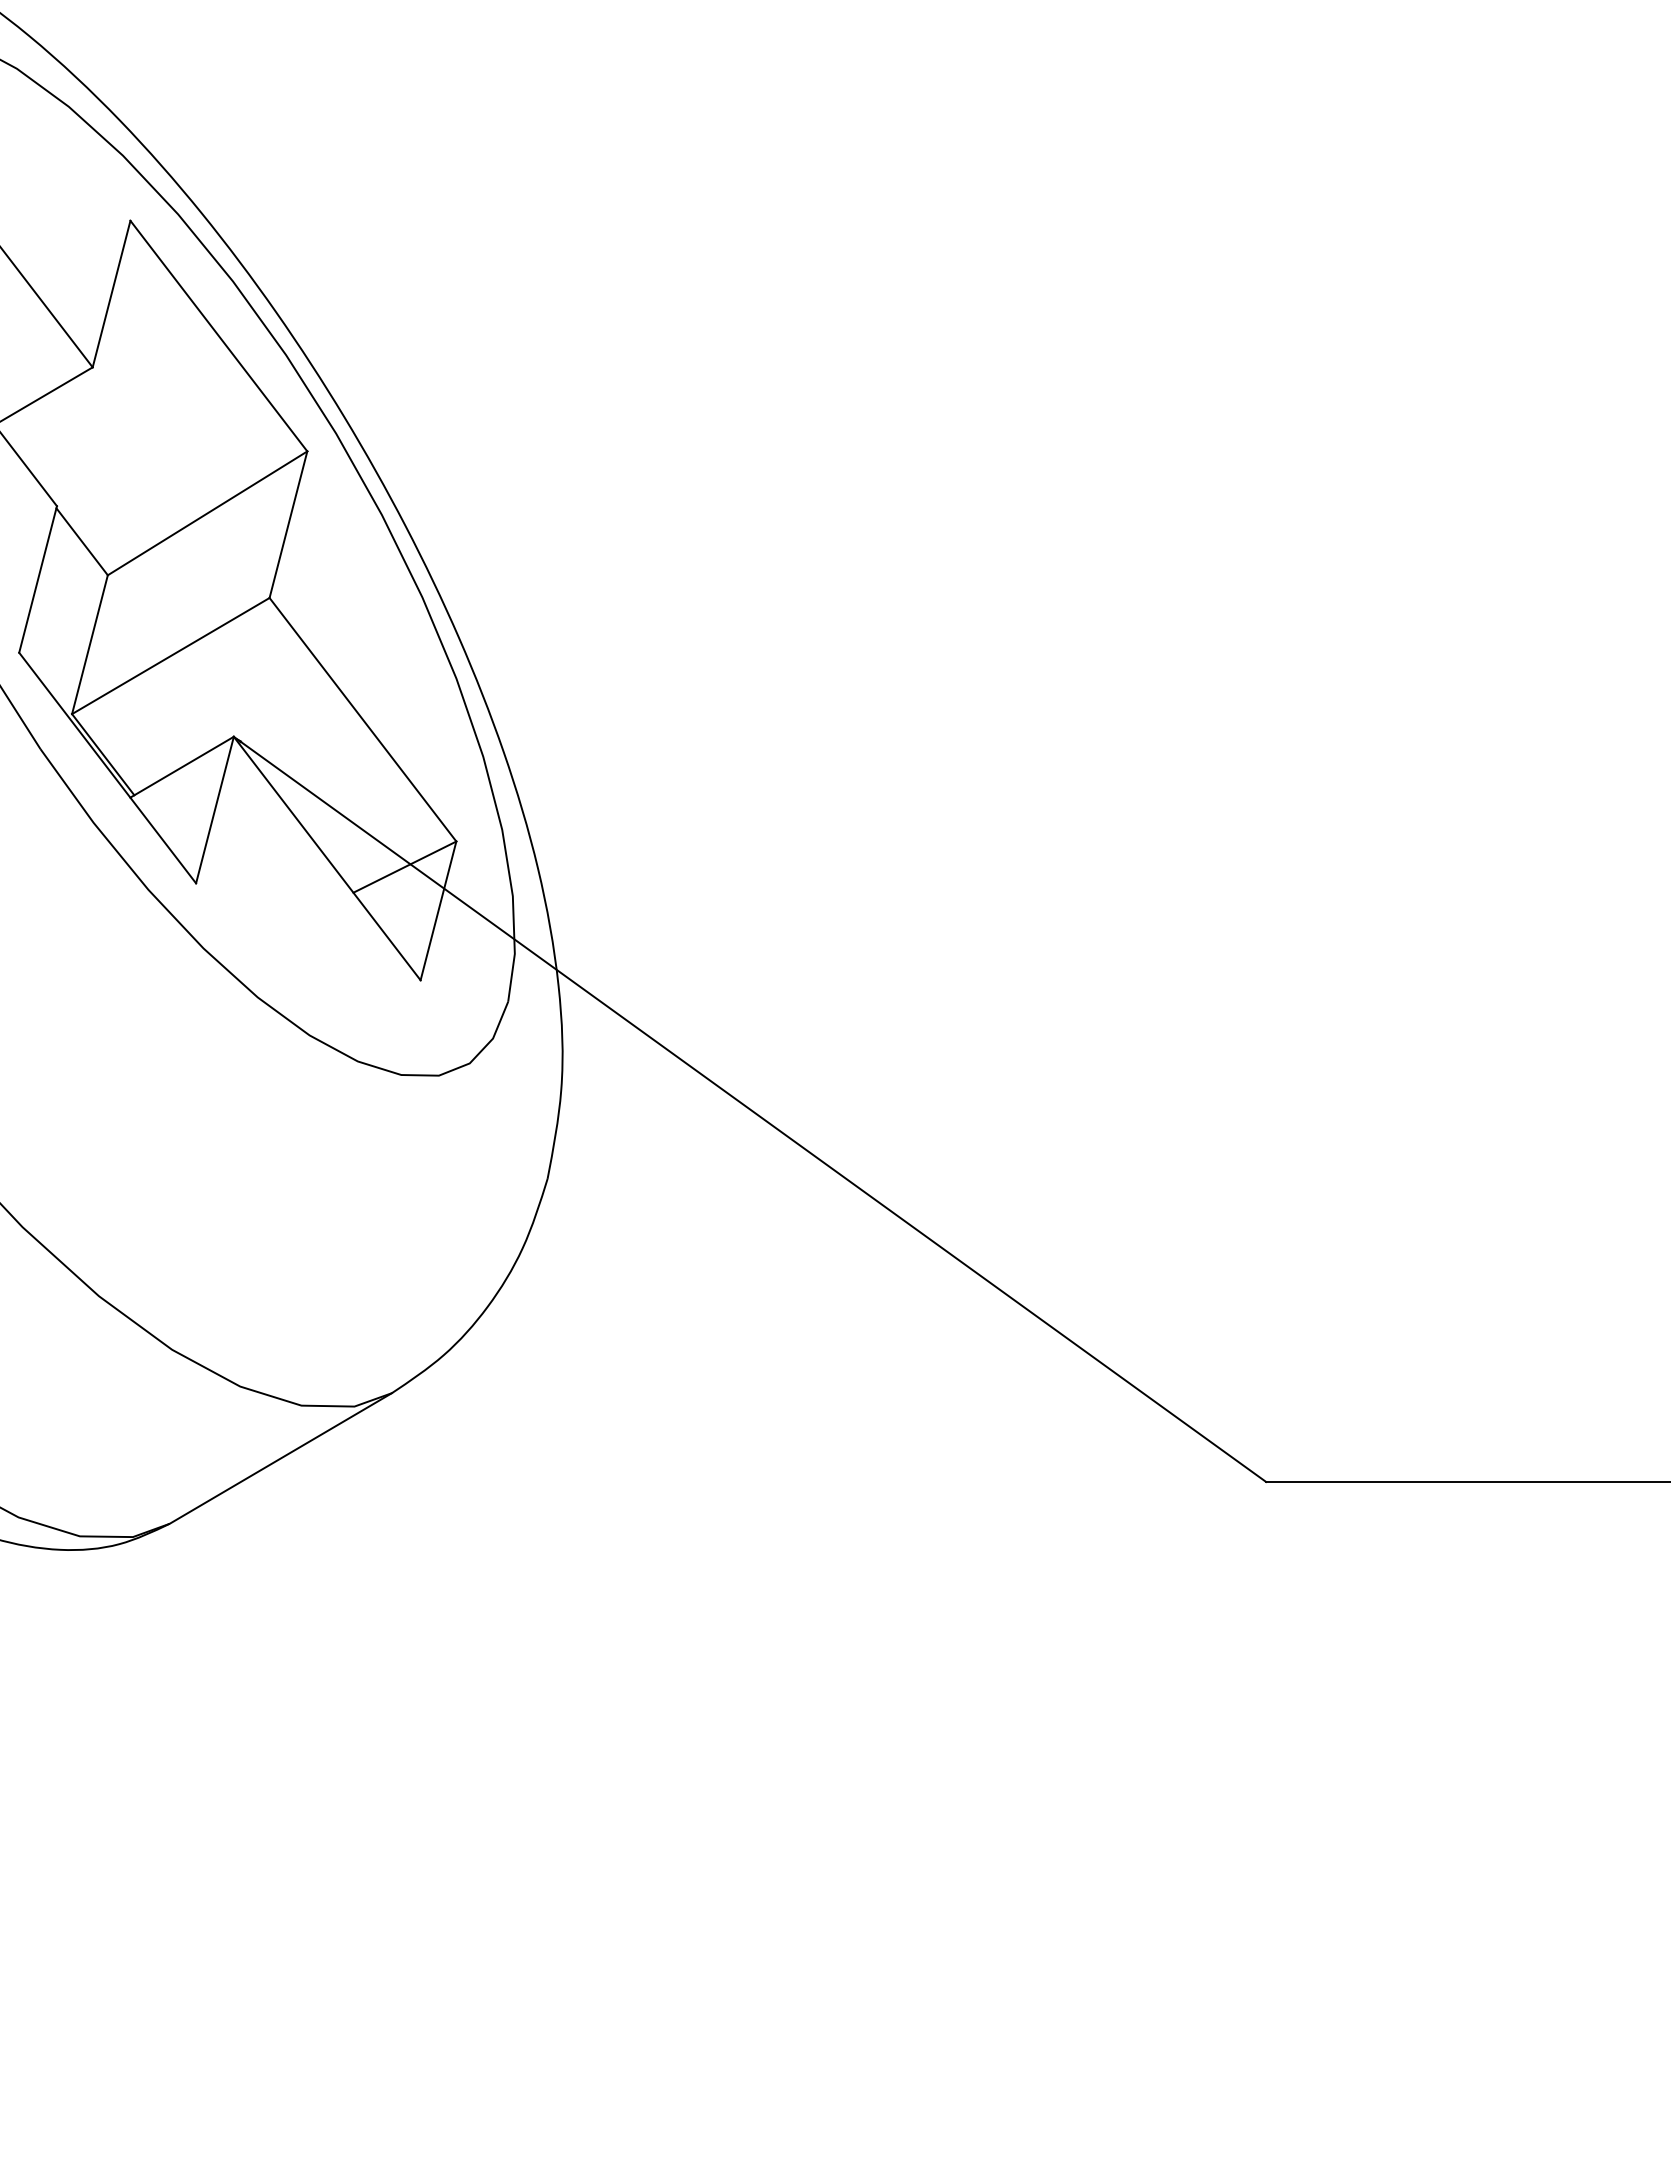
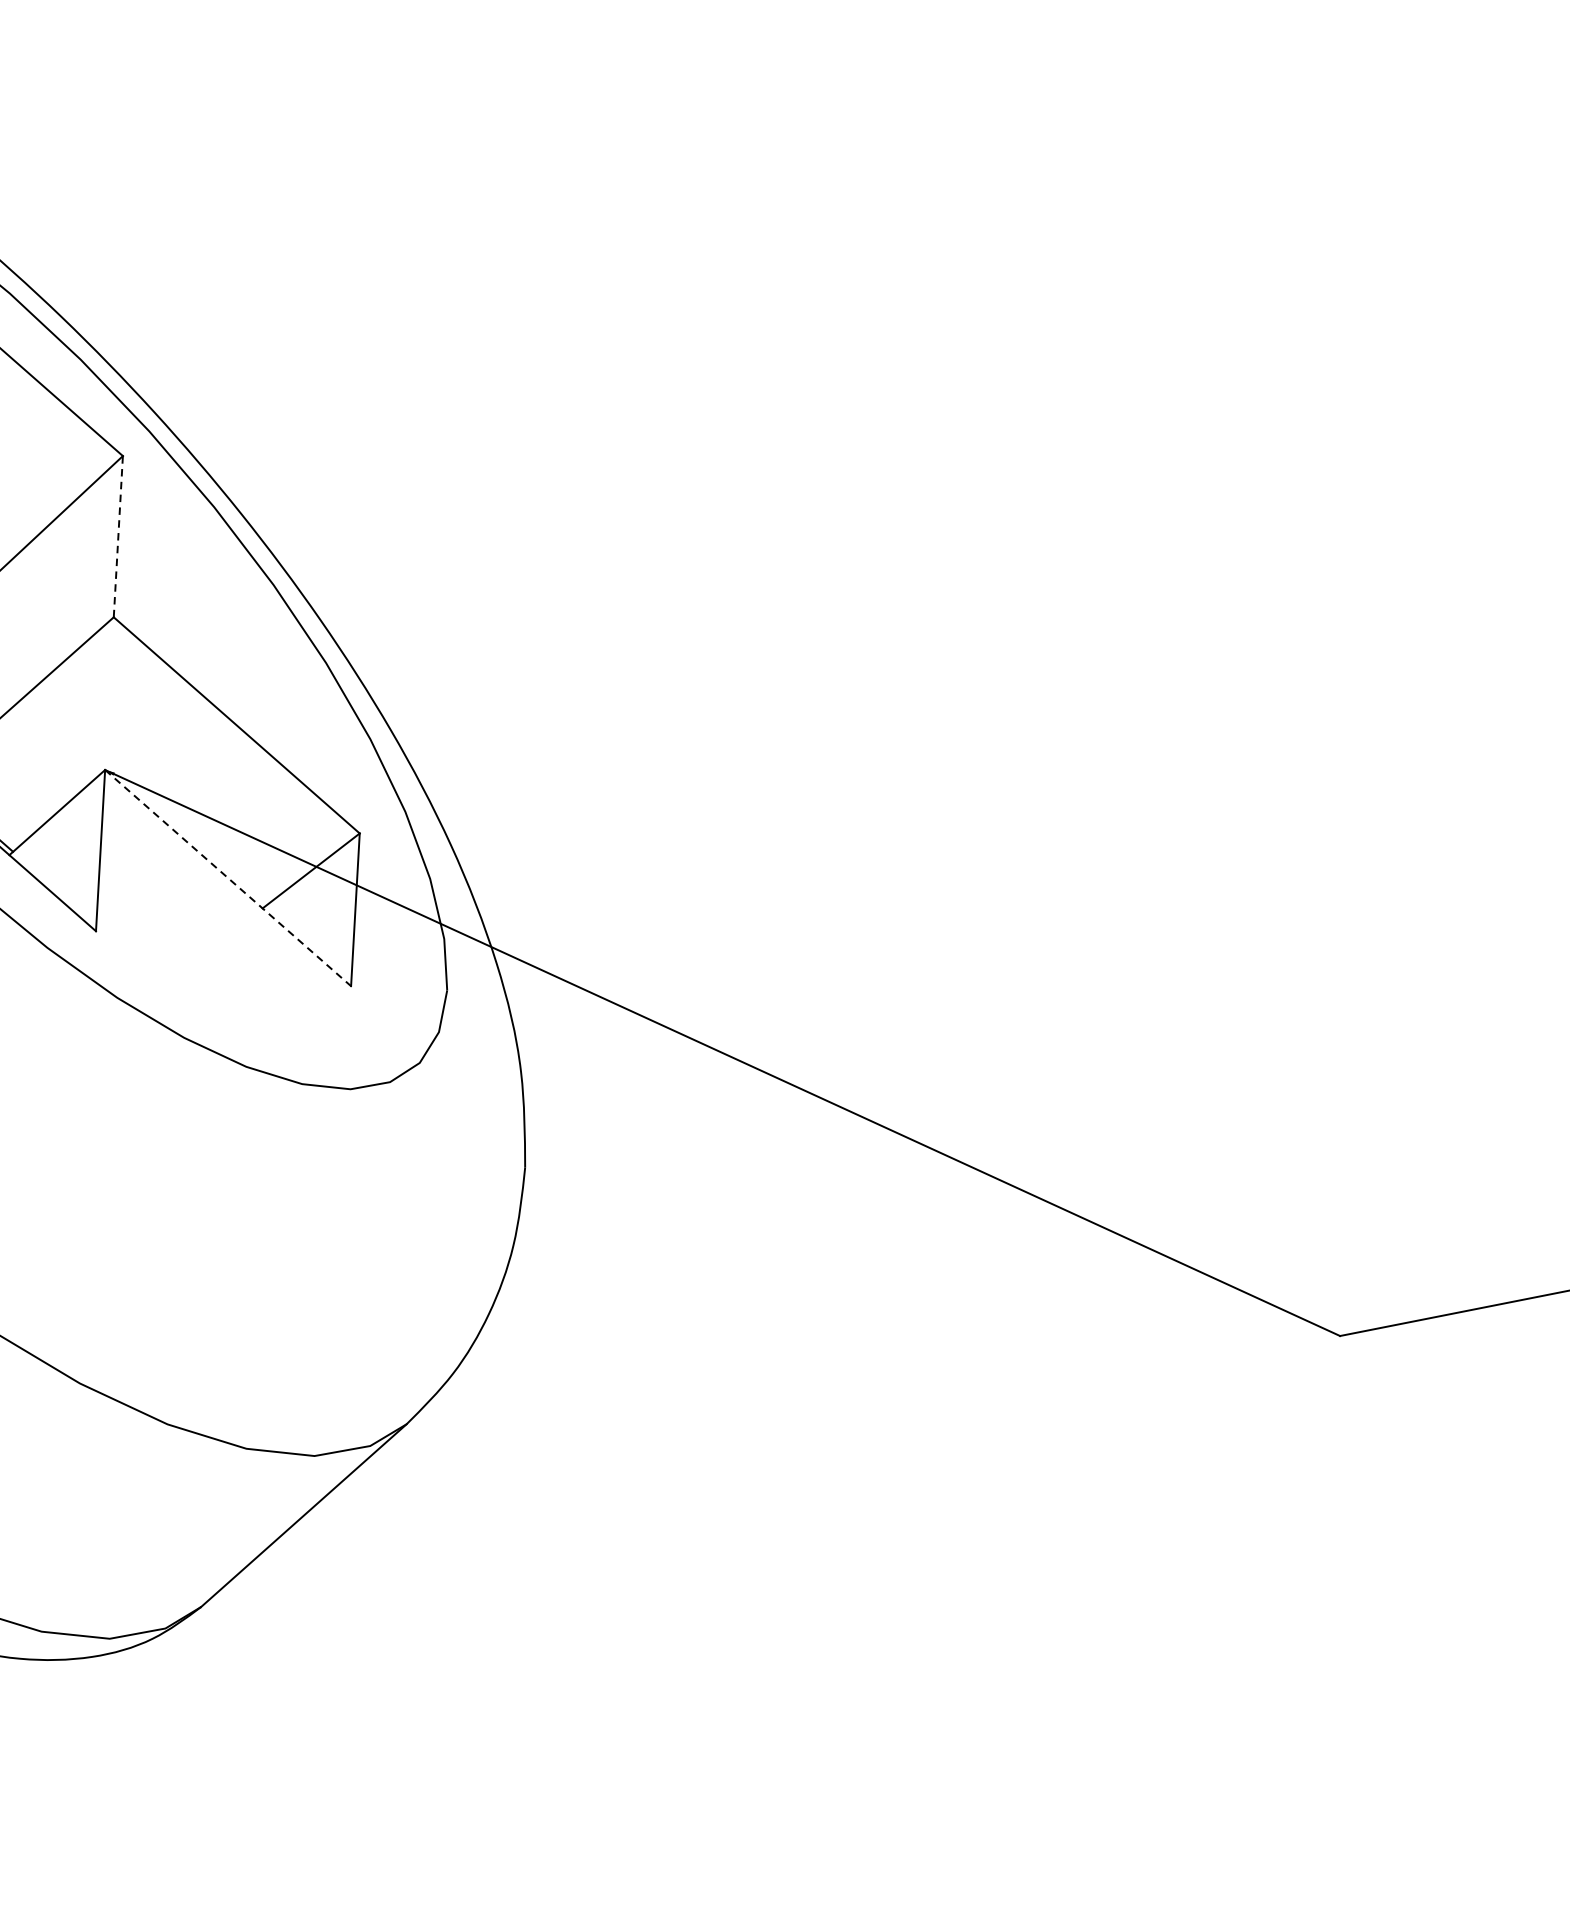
line: (288, 524) -> (118, 536), solid -> dashed
line: (327, 858) -> (228, 877), solid -> dashed

